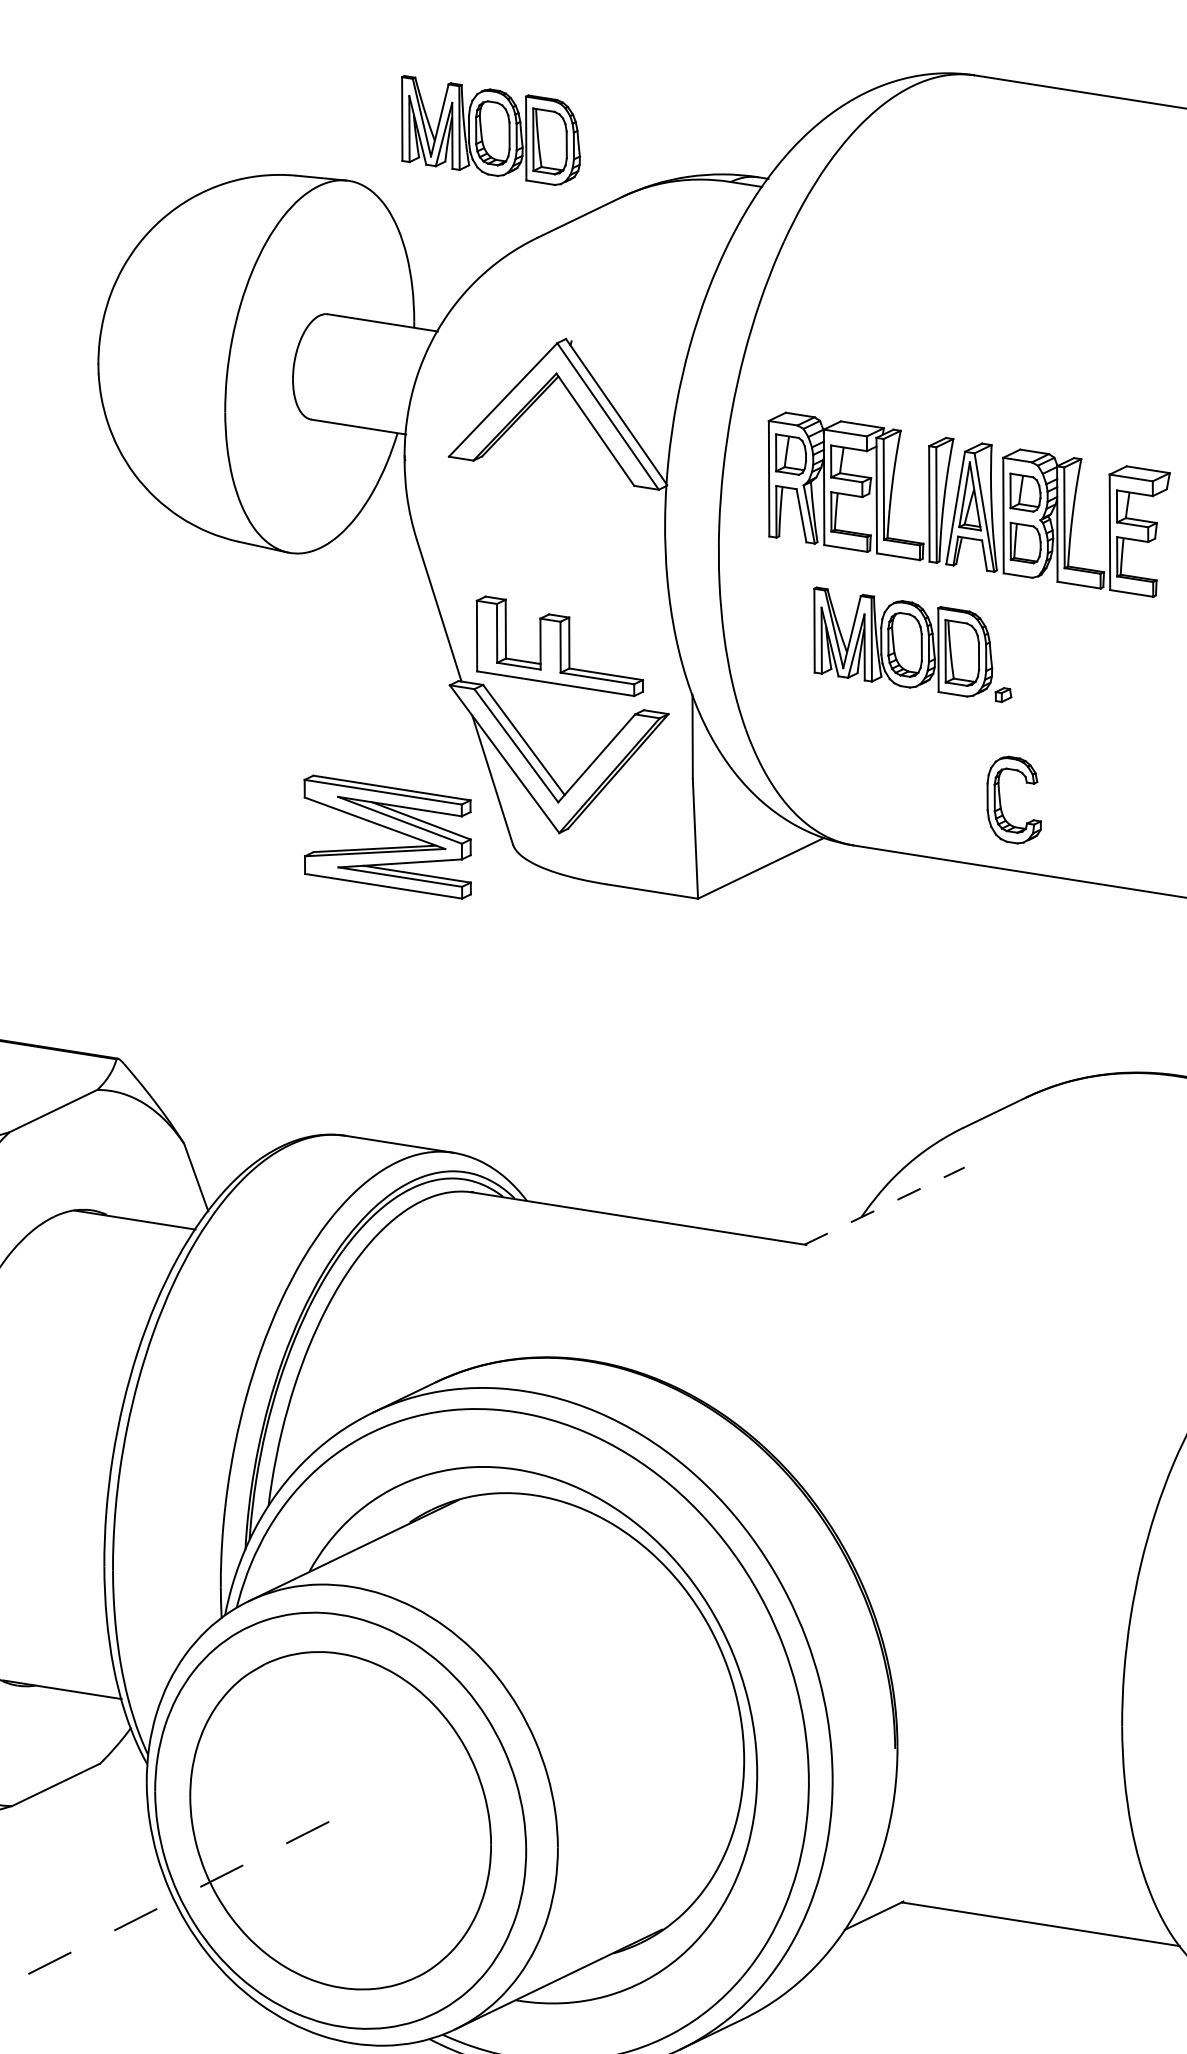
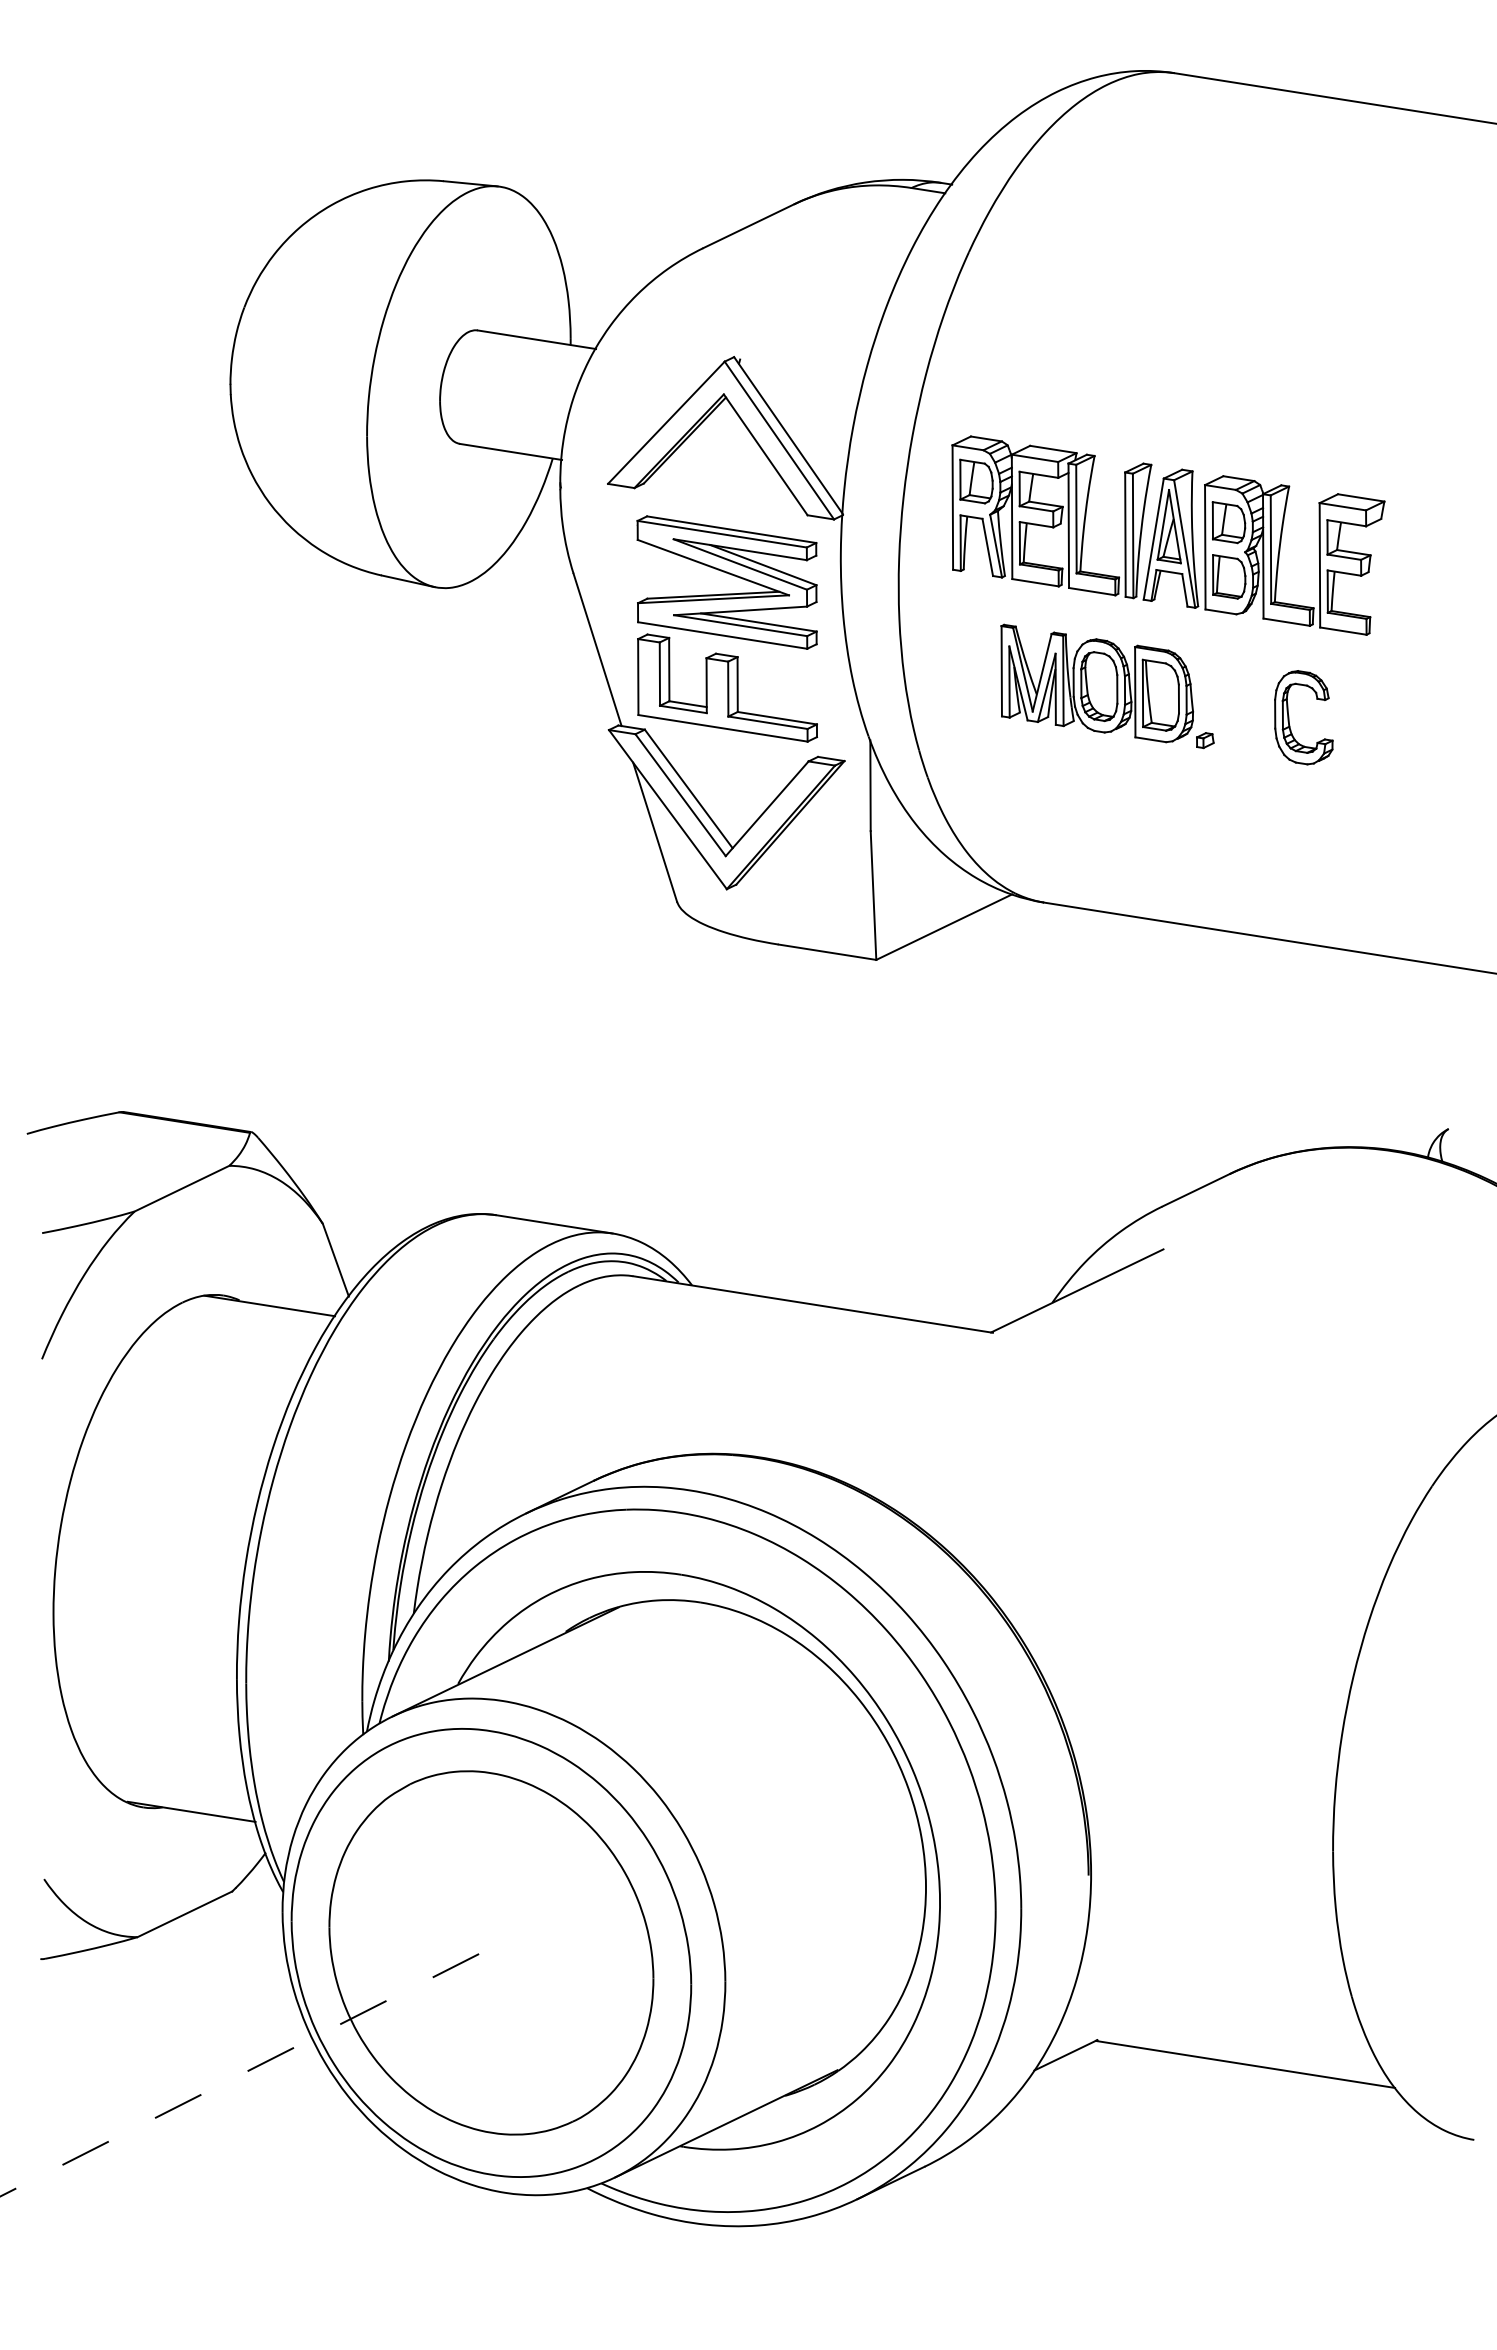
part: (490, 130) -> (652, 132), removed
part: (1000, 799) -> (1289, 717), moved
part: (389, 829) -> (728, 574), moved
line: (884, 1205) -> (1077, 1290), dashed -> solid

